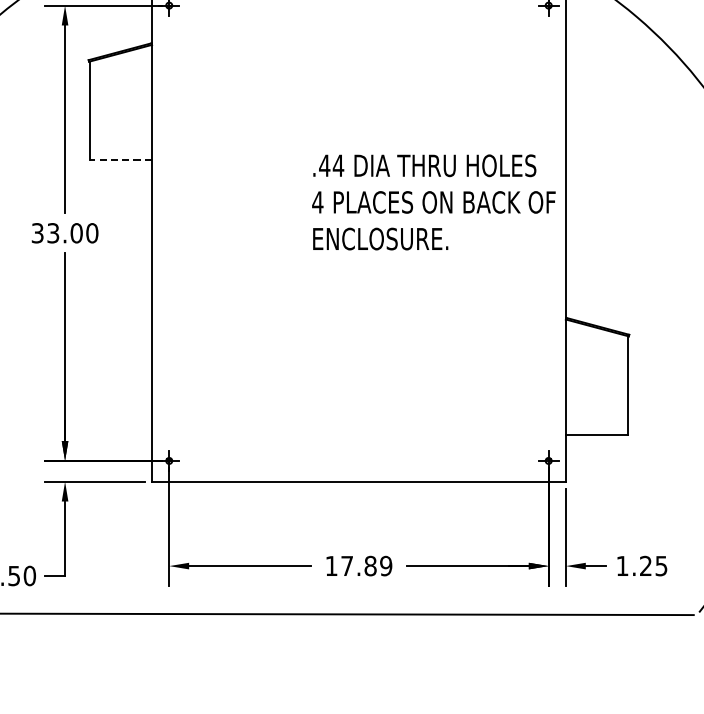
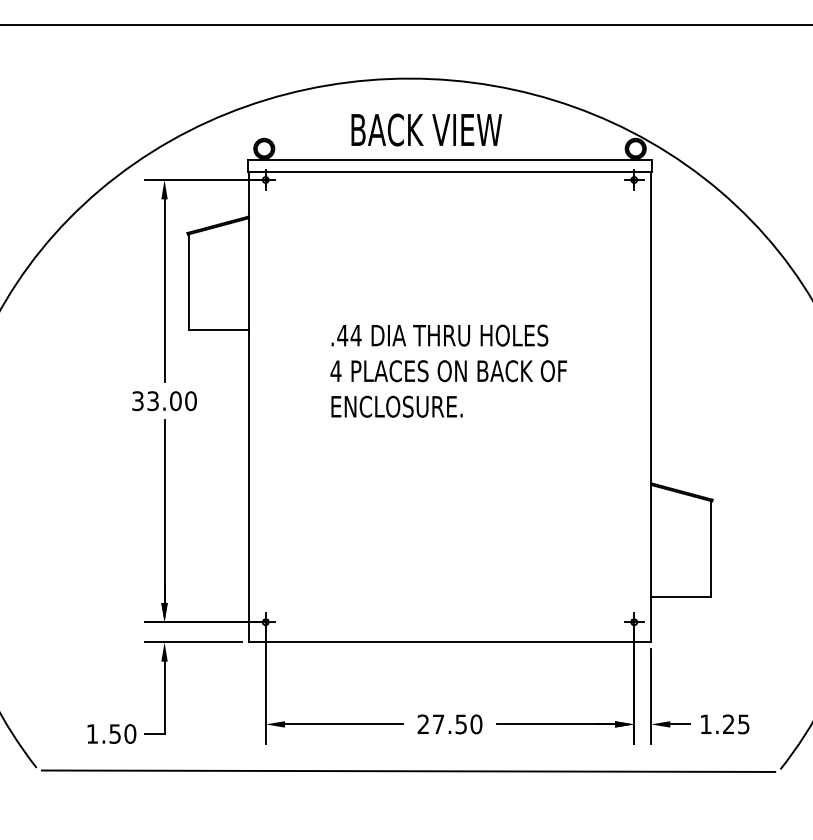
line: (120, 159) -> (218, 329), dashed -> solid
text: (433, 201) -> (448, 370), moved
text: (358, 566) -> (449, 724), 17.89 -> 27.50

